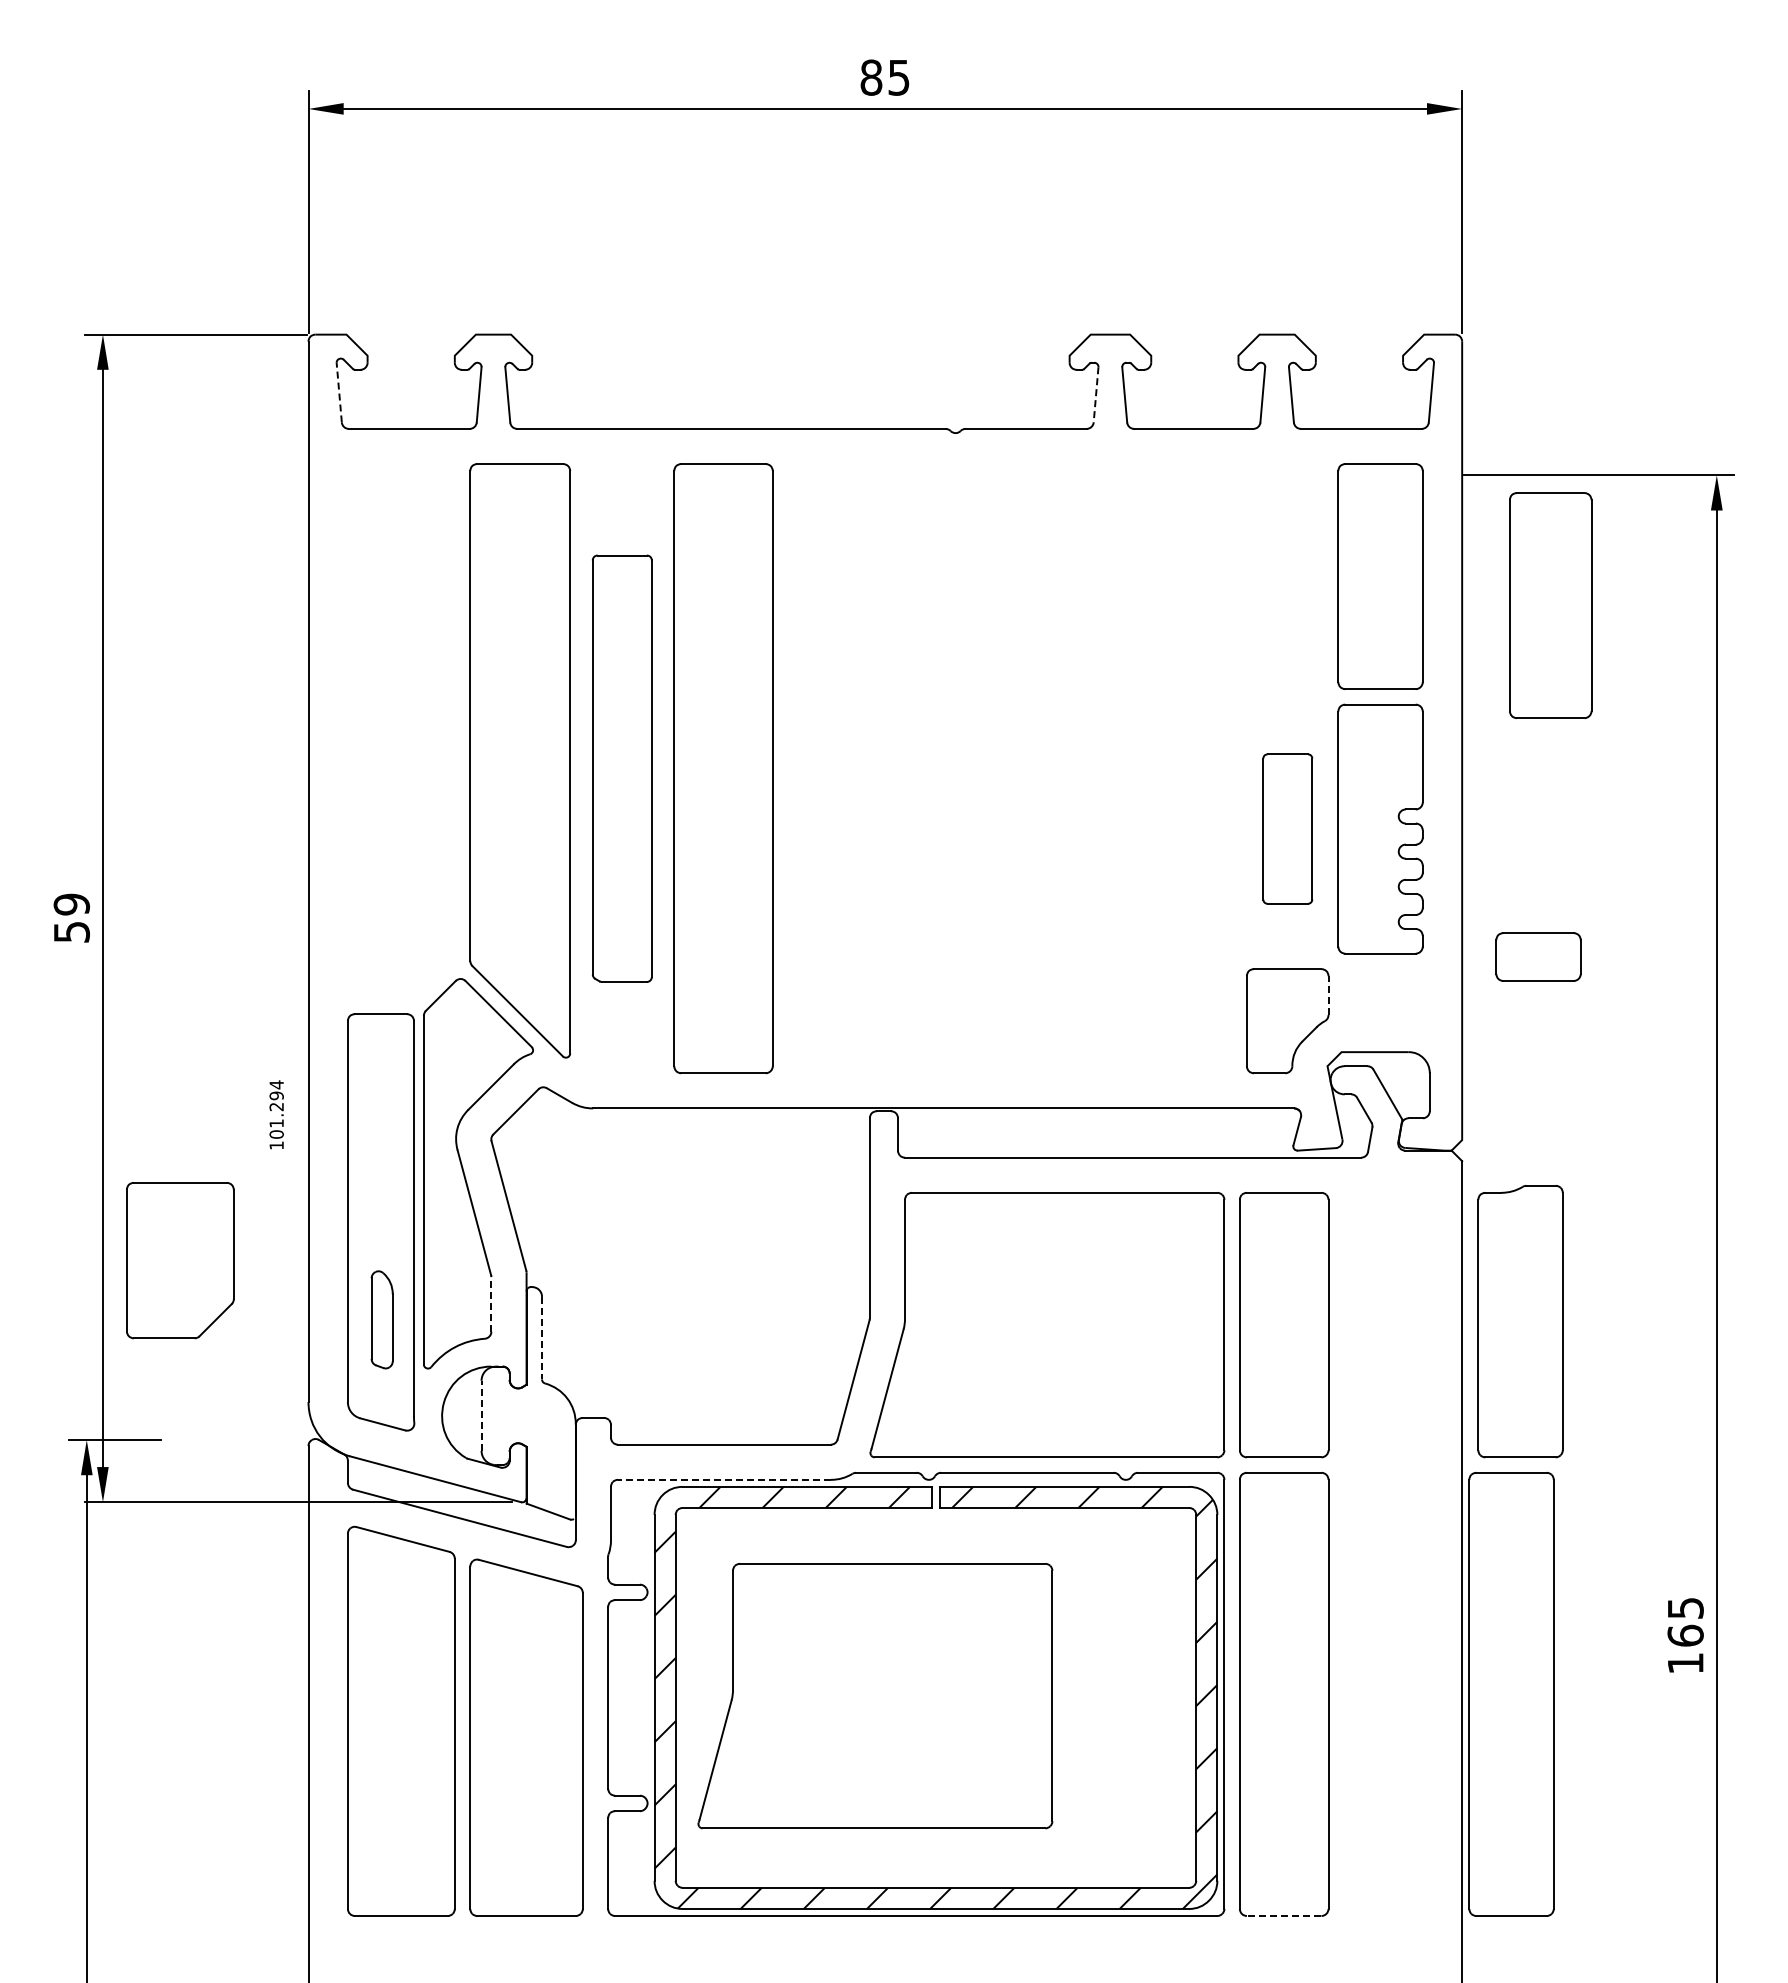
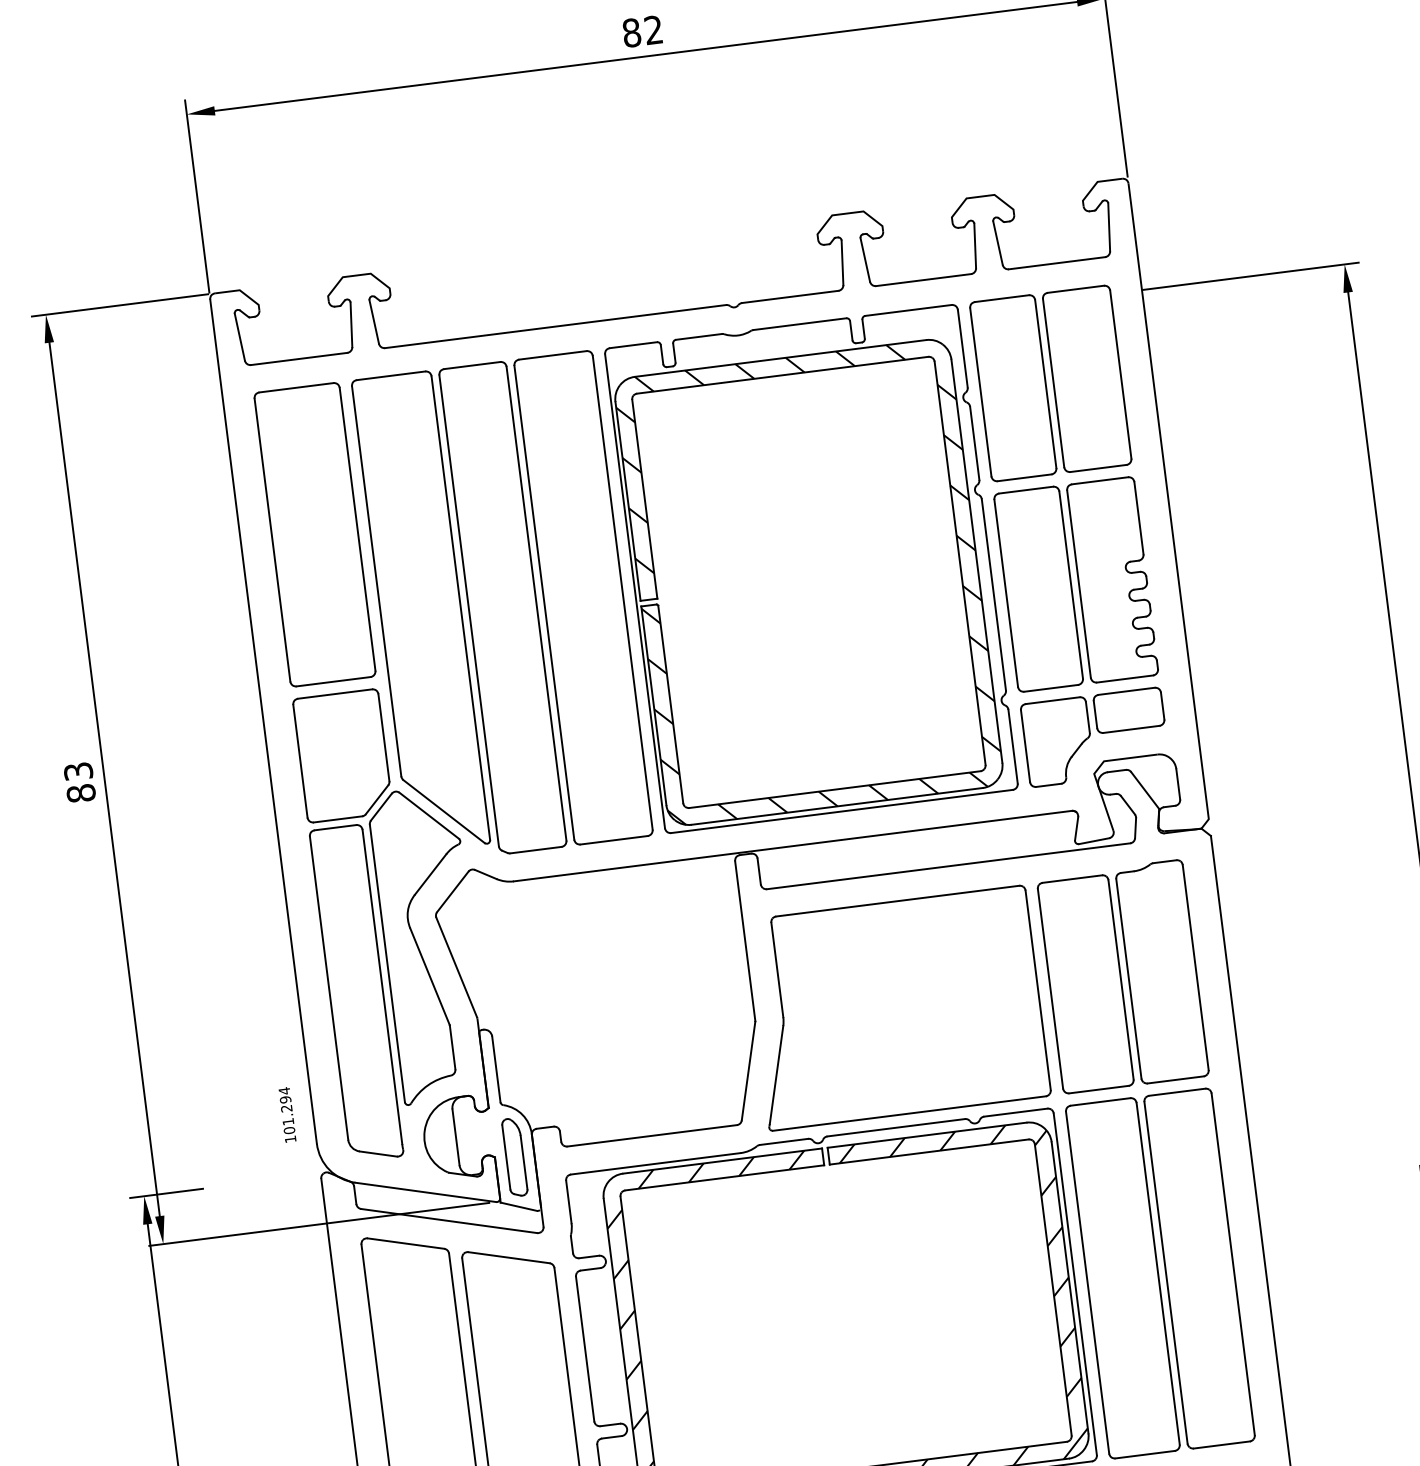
text: (898, 77) -> (653, 30), 85 -> 82
line: (339, 392) -> (240, 337), dashed -> solid
line: (1096, 394) -> (842, 262), dashed -> solid
part: (1550, 605) -> (1013, 388), moved
part: (401, 648) -> (315, 534), added
part: (622, 768) -> (503, 607), size x1.43
part: (1009, 768) -> (811, 568), added
part: (1287, 828) -> (1038, 588), size x1.67
text: (71, 917) -> (79, 781), 59 -> 83
part: (1538, 956) -> (1128, 709), moved
line: (1328, 995) -> (1087, 717), dashed -> solid
text: (276, 1114) -> (287, 1114), moved
part: (180, 1260) -> (343, 755), moved
line: (491, 1303) -> (452, 1046), dashed -> solid
part: (381, 1319) -> (514, 1157), moved
part: (1520, 1321) -> (1162, 971), moved
line: (542, 1338) -> (496, 1069), dashed -> solid
line: (481, 1415) -> (455, 1137), dashed -> solid
line: (723, 1479) -> (654, 1163), dashed -> solid
part: (1511, 1694) -> (1199, 1268), moved
part: (875, 1696) -> (797, 1321), removed
line: (1283, 1915) -> (1144, 1454), dashed -> solid

